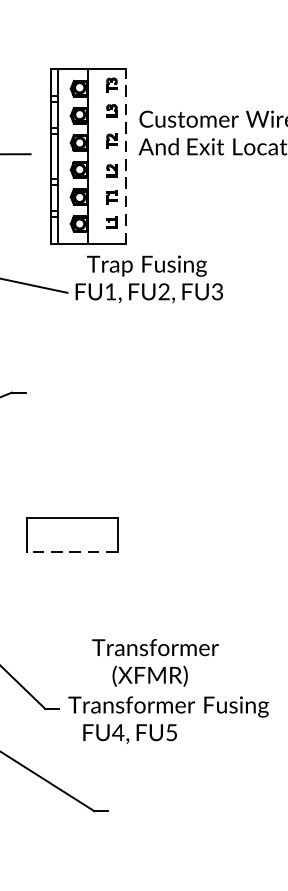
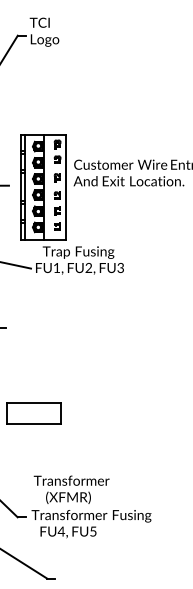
line: (126, 155) -> (66, 186), dashed -> solid
line: (71, 551) -> (33, 423), dashed -> solid
text: (155, 662) -> (71, 489), moved

